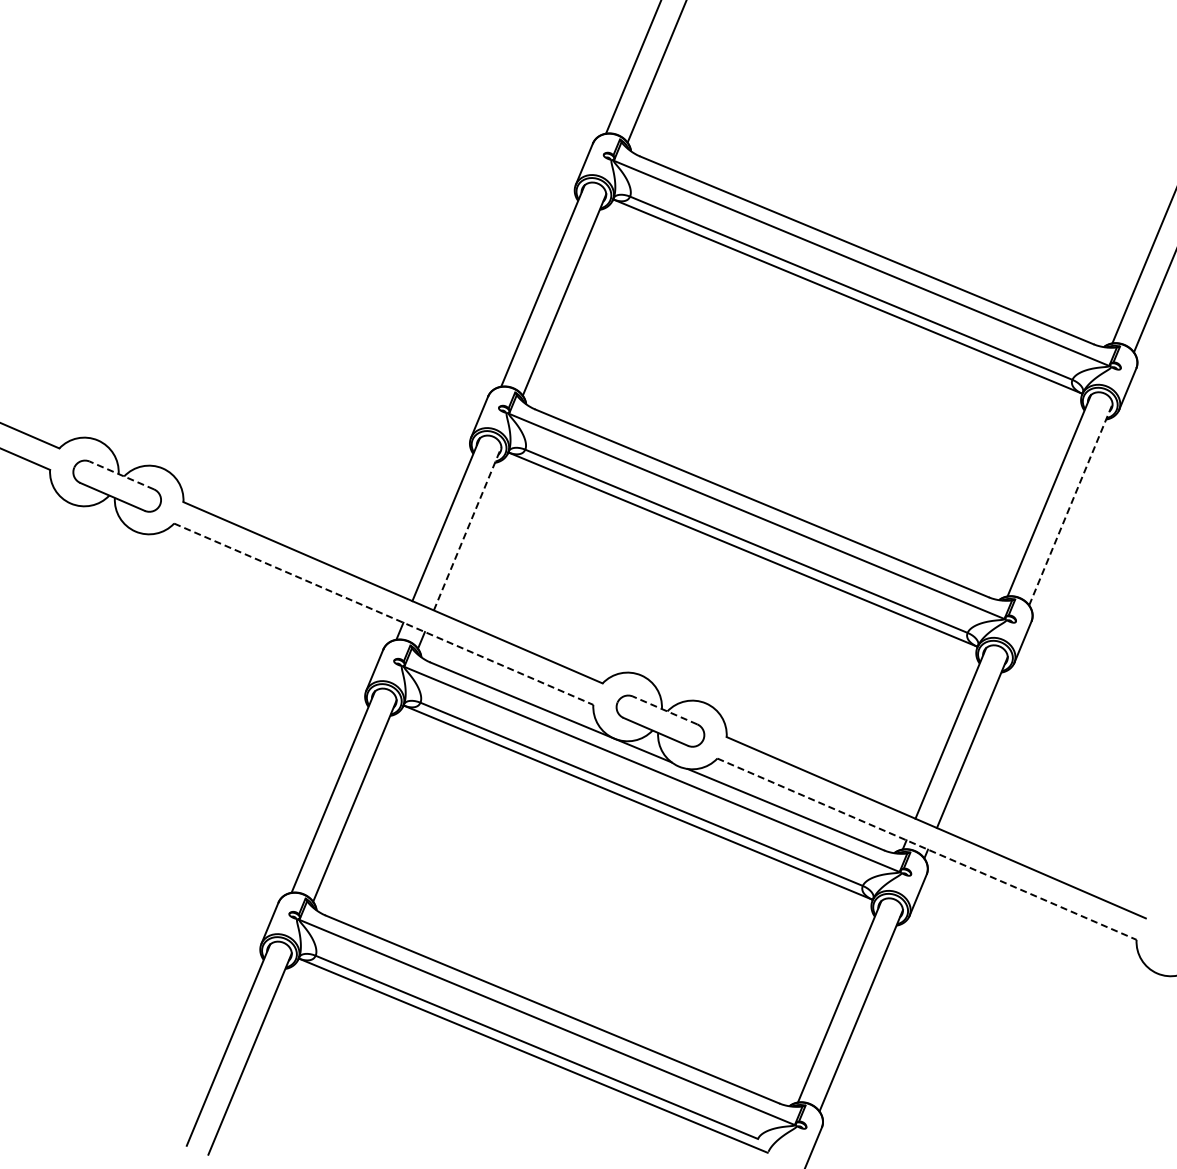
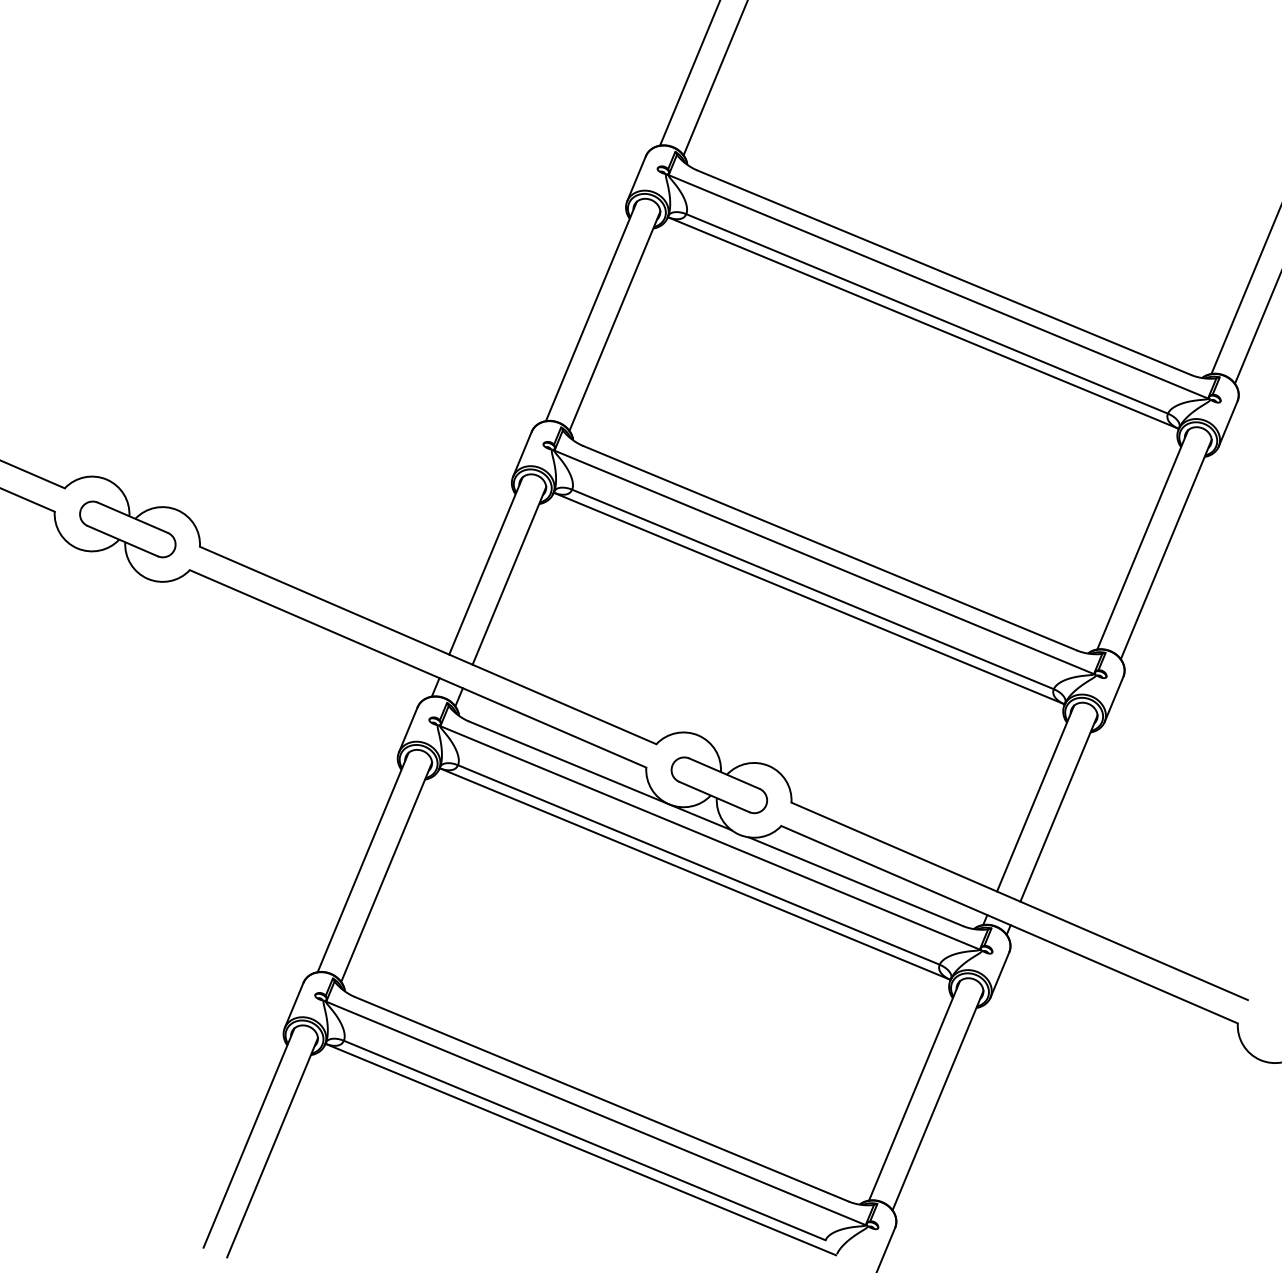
line: (121, 475) -> (132, 517), dashed -> solid
line: (1071, 504) -> (1166, 549), dashed -> solid
line: (467, 528) -> (509, 575), dashed -> solid
line: (384, 614) -> (418, 669), dashed -> solid
line: (664, 710) -> (723, 773), dashed -> solid
line: (927, 849) -> (1010, 925), dashed -> solid

